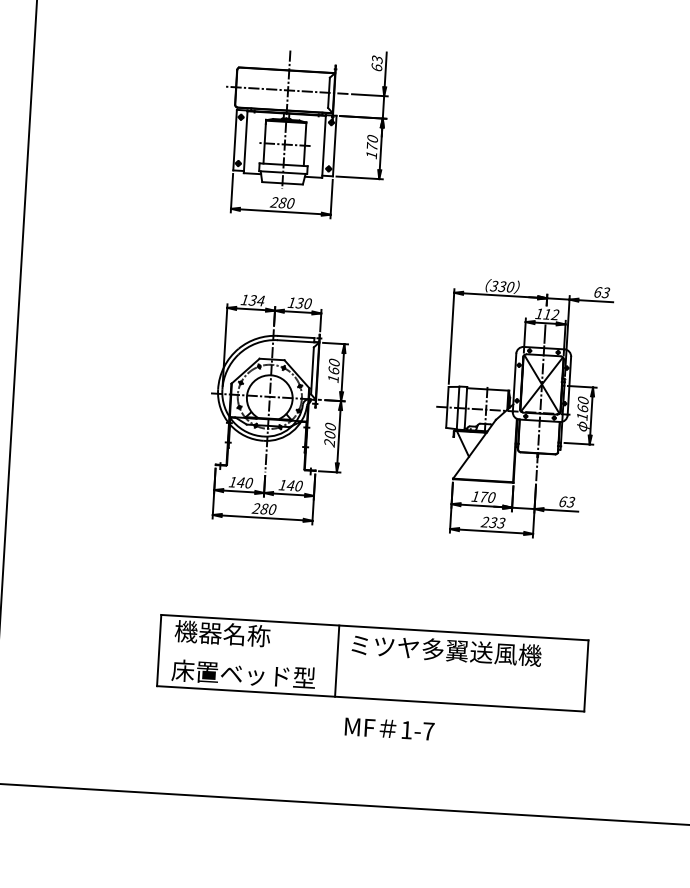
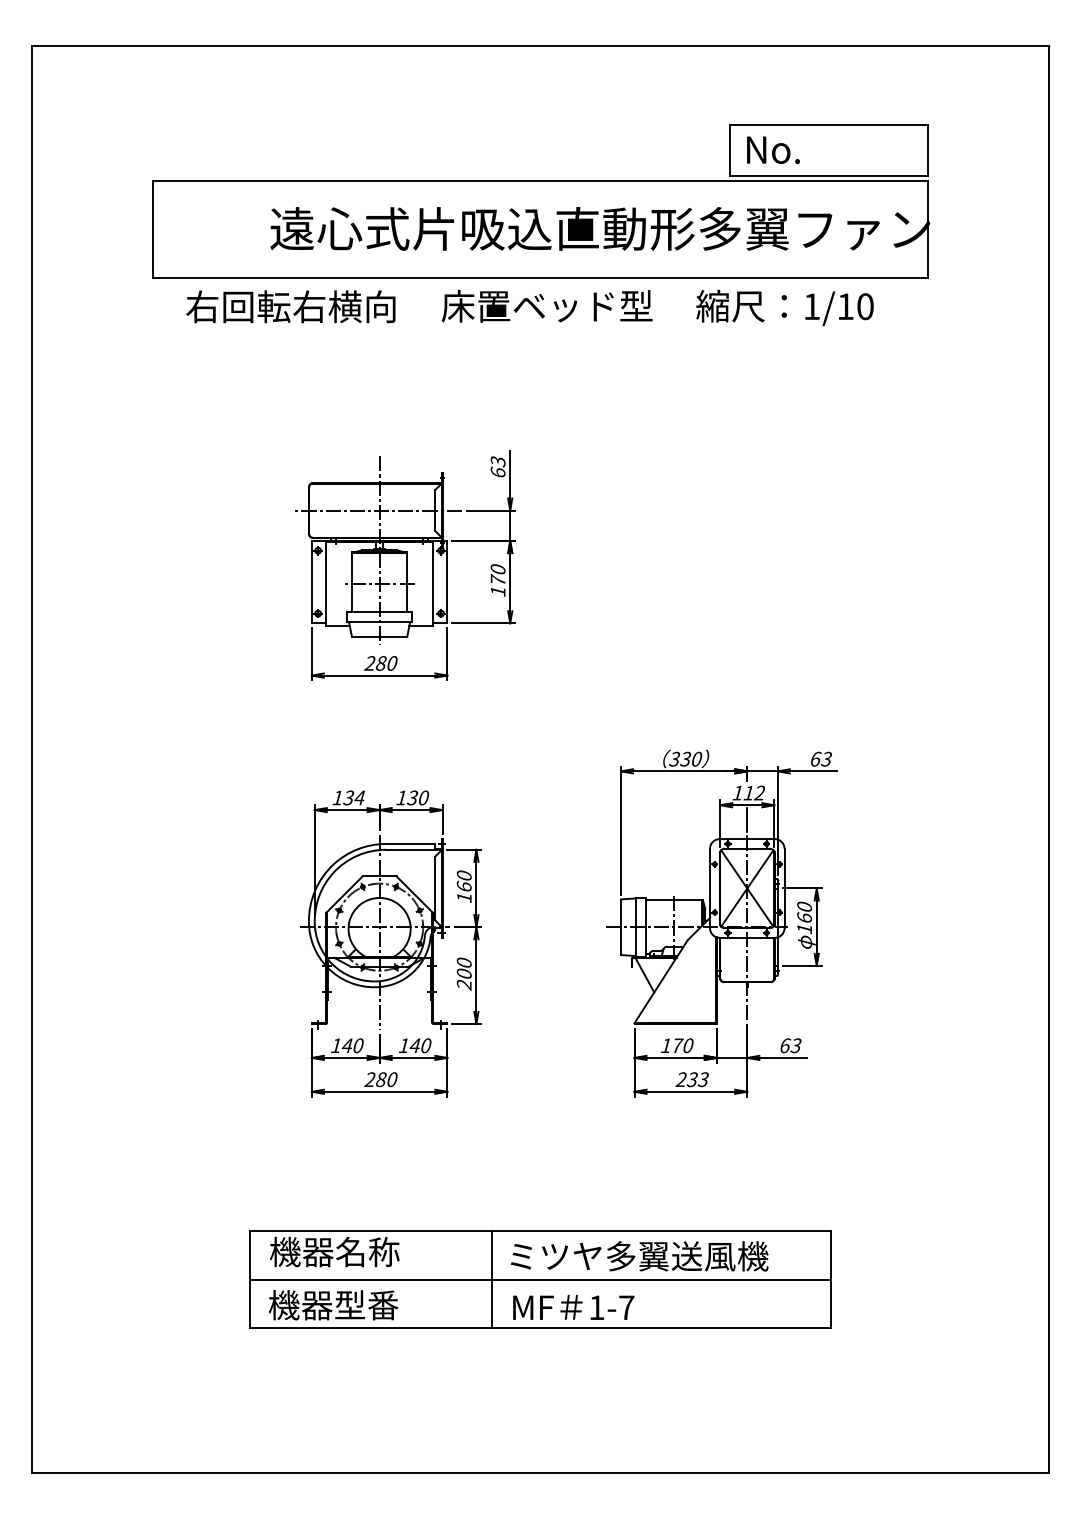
line: (372, 663) -> (540, 1279), added
text: (243, 674) -> (366, 1305), 床置ベッド型 -> 機器型番
text: (389, 728) -> (573, 1307), moved

